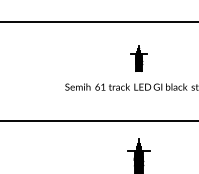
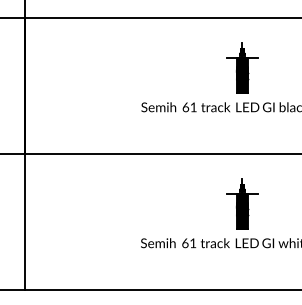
part: (138, 58) -> (242, 67), size x1.43

